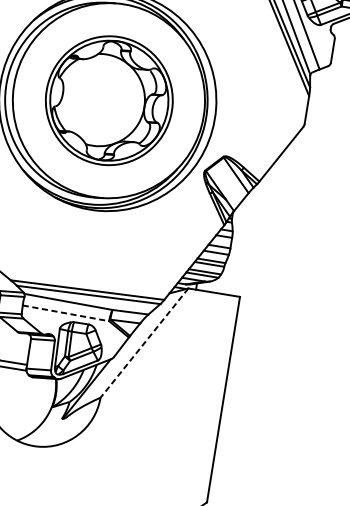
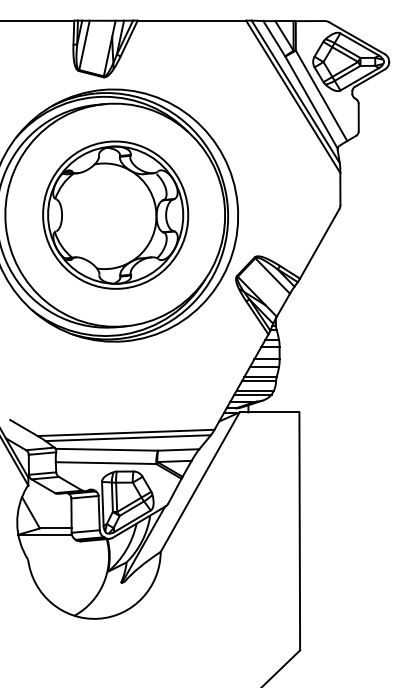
line: (66, 313) -> (106, 463), dashed -> solid
line: (143, 343) -> (199, 482), dashed -> solid

